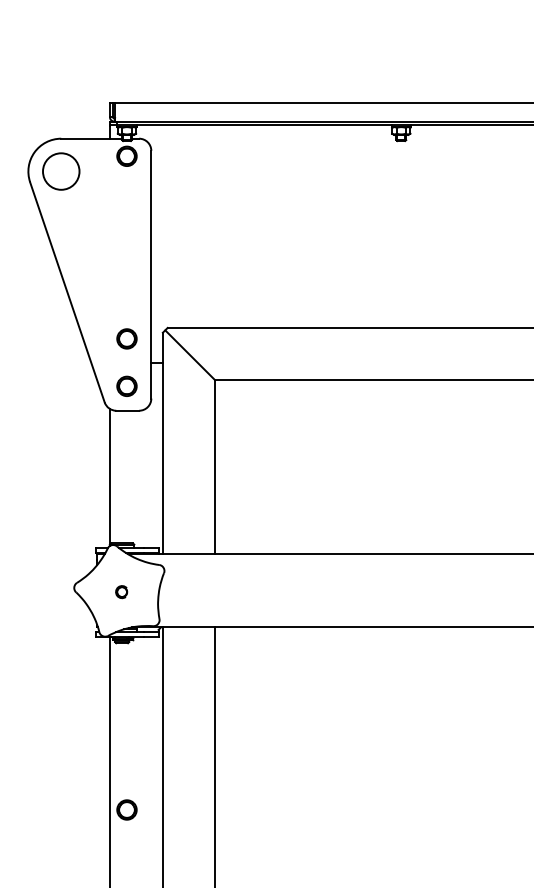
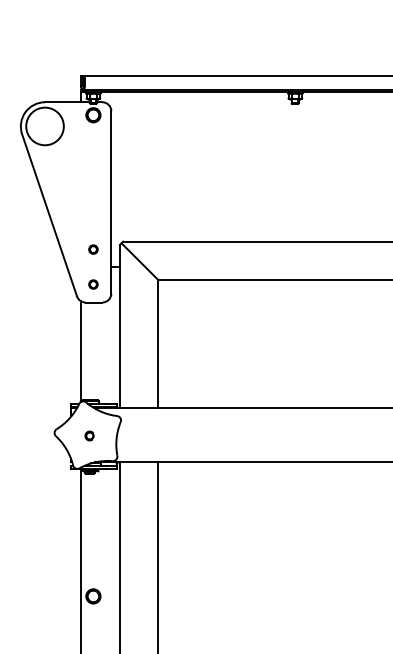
circle: (60, 171) -> (44, 126), size x1.4
circle: (127, 338) -> (93, 249), size x0.6
circle: (127, 386) -> (93, 284), size x0.6

